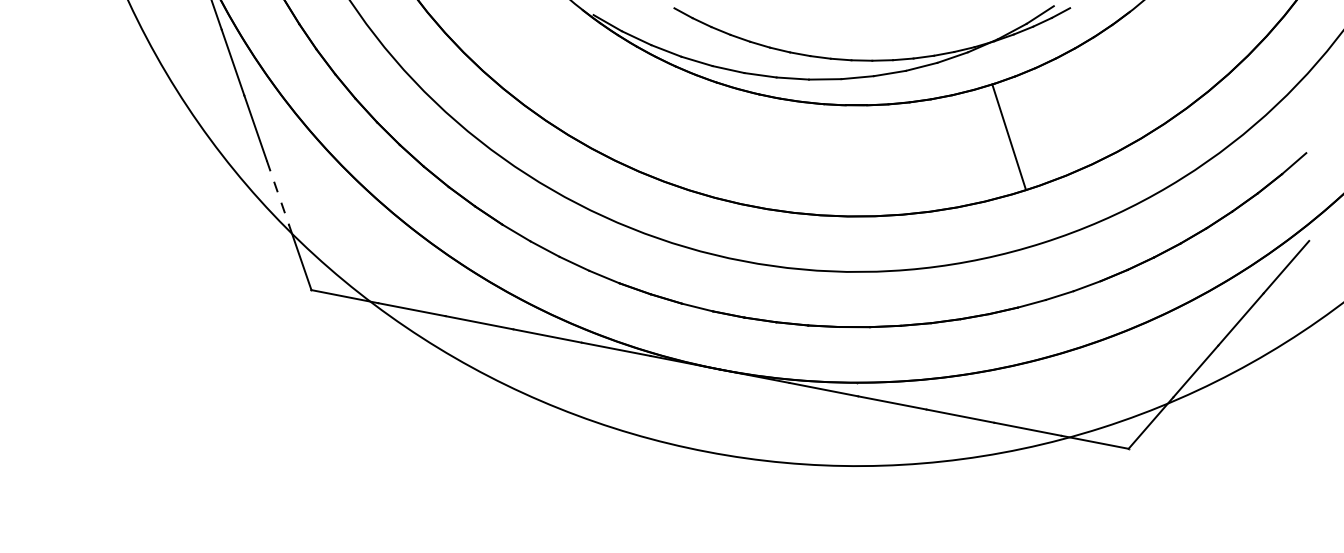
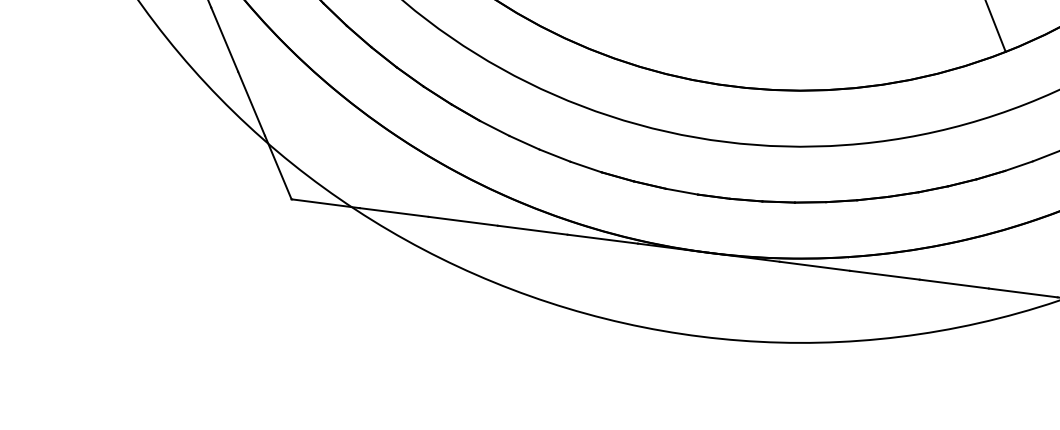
line: (278, 193) -> (252, 104), dashed -> solid

